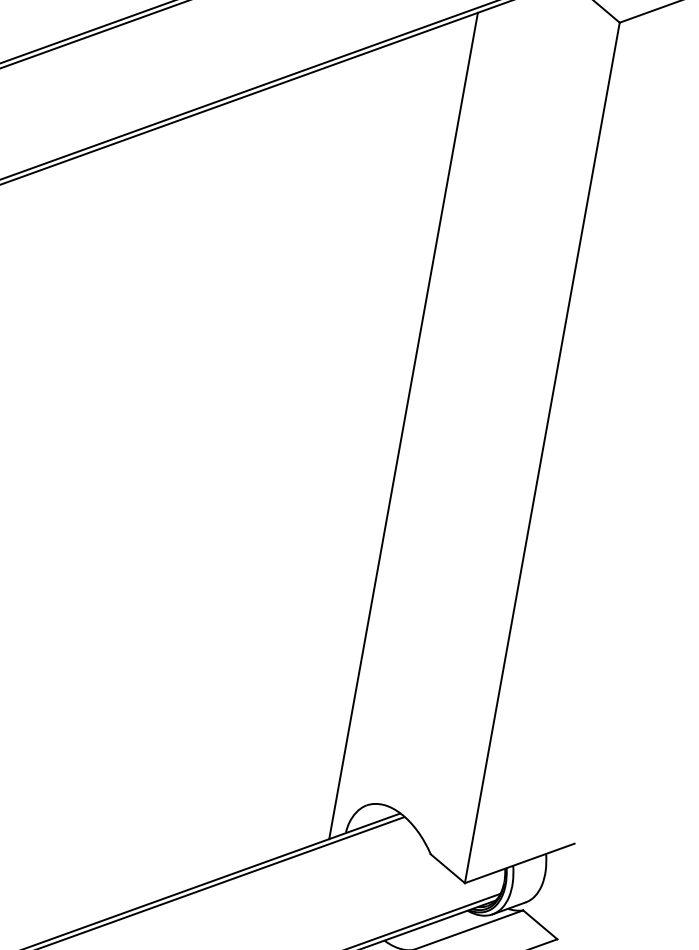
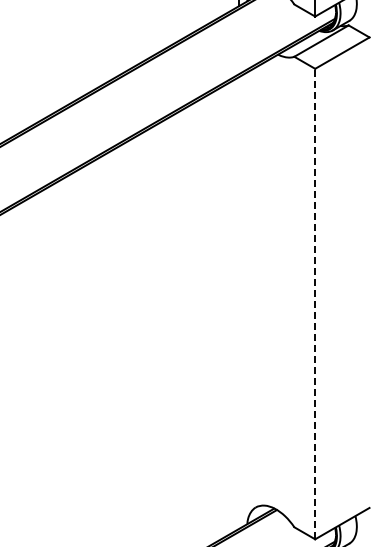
line: (404, 425) -> (239, 302), removed
line: (543, 451) -> (315, 303), solid -> dashed

